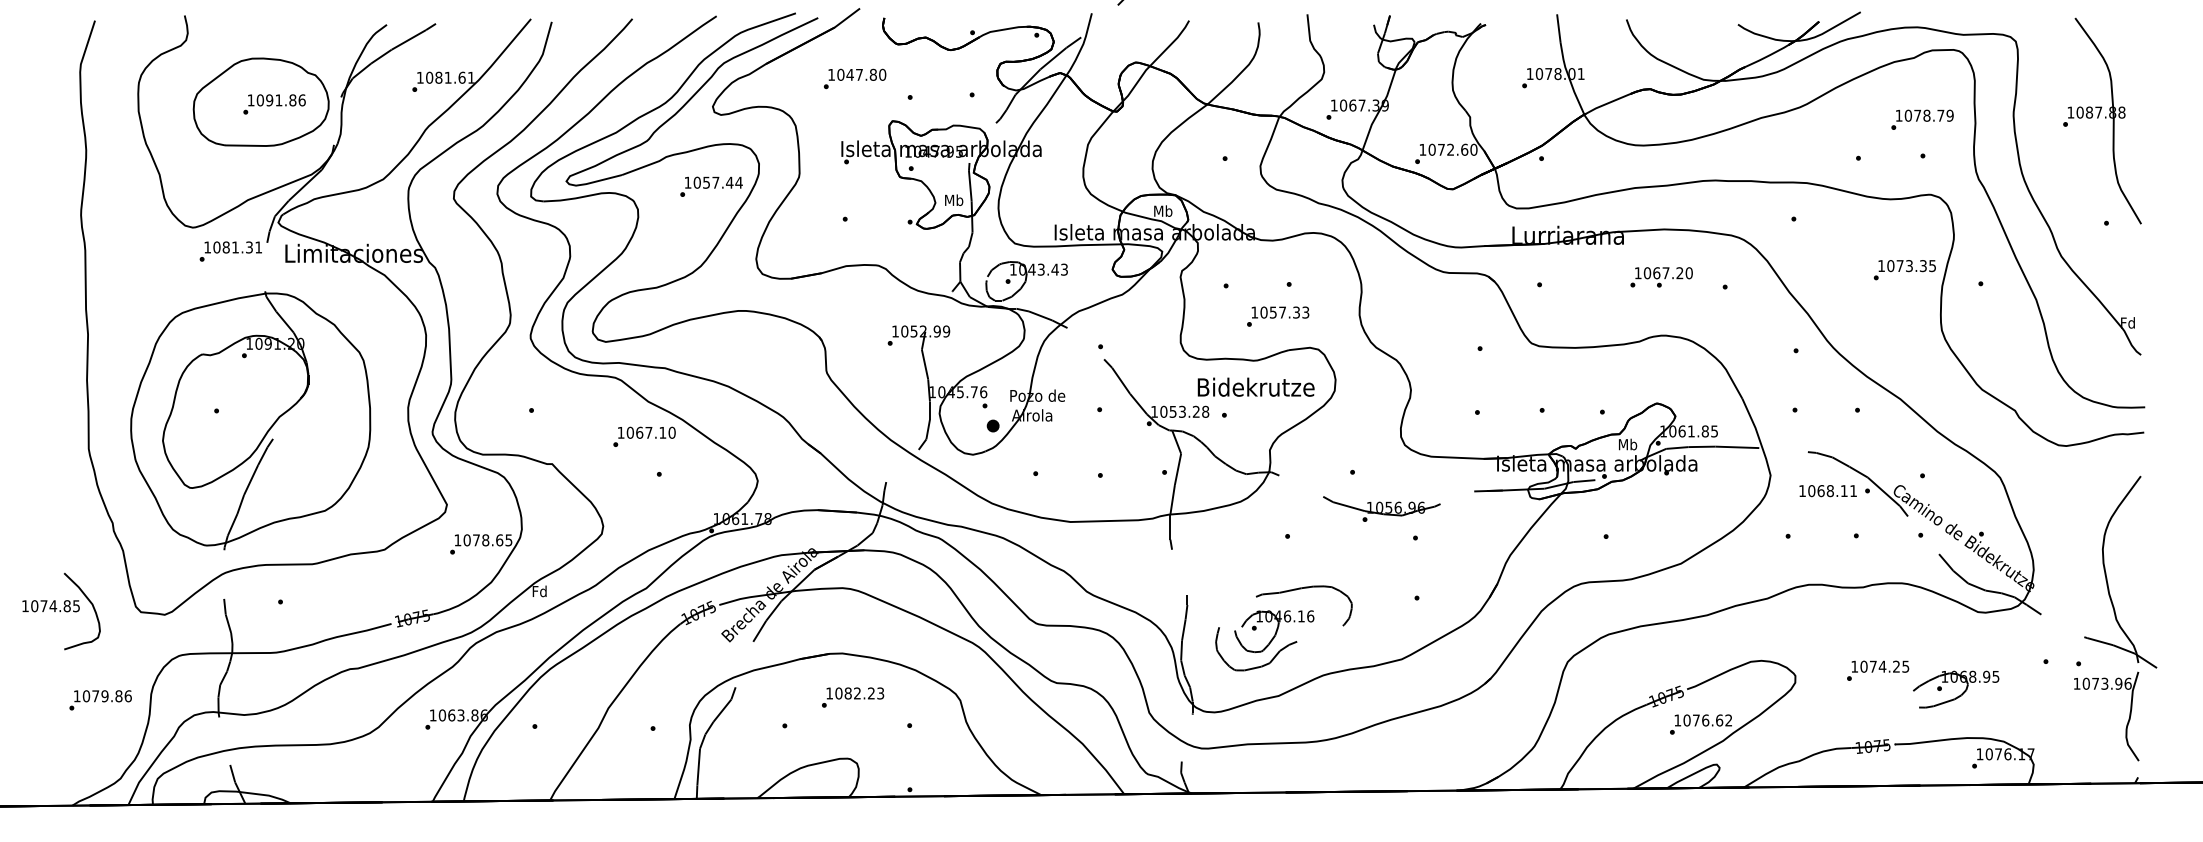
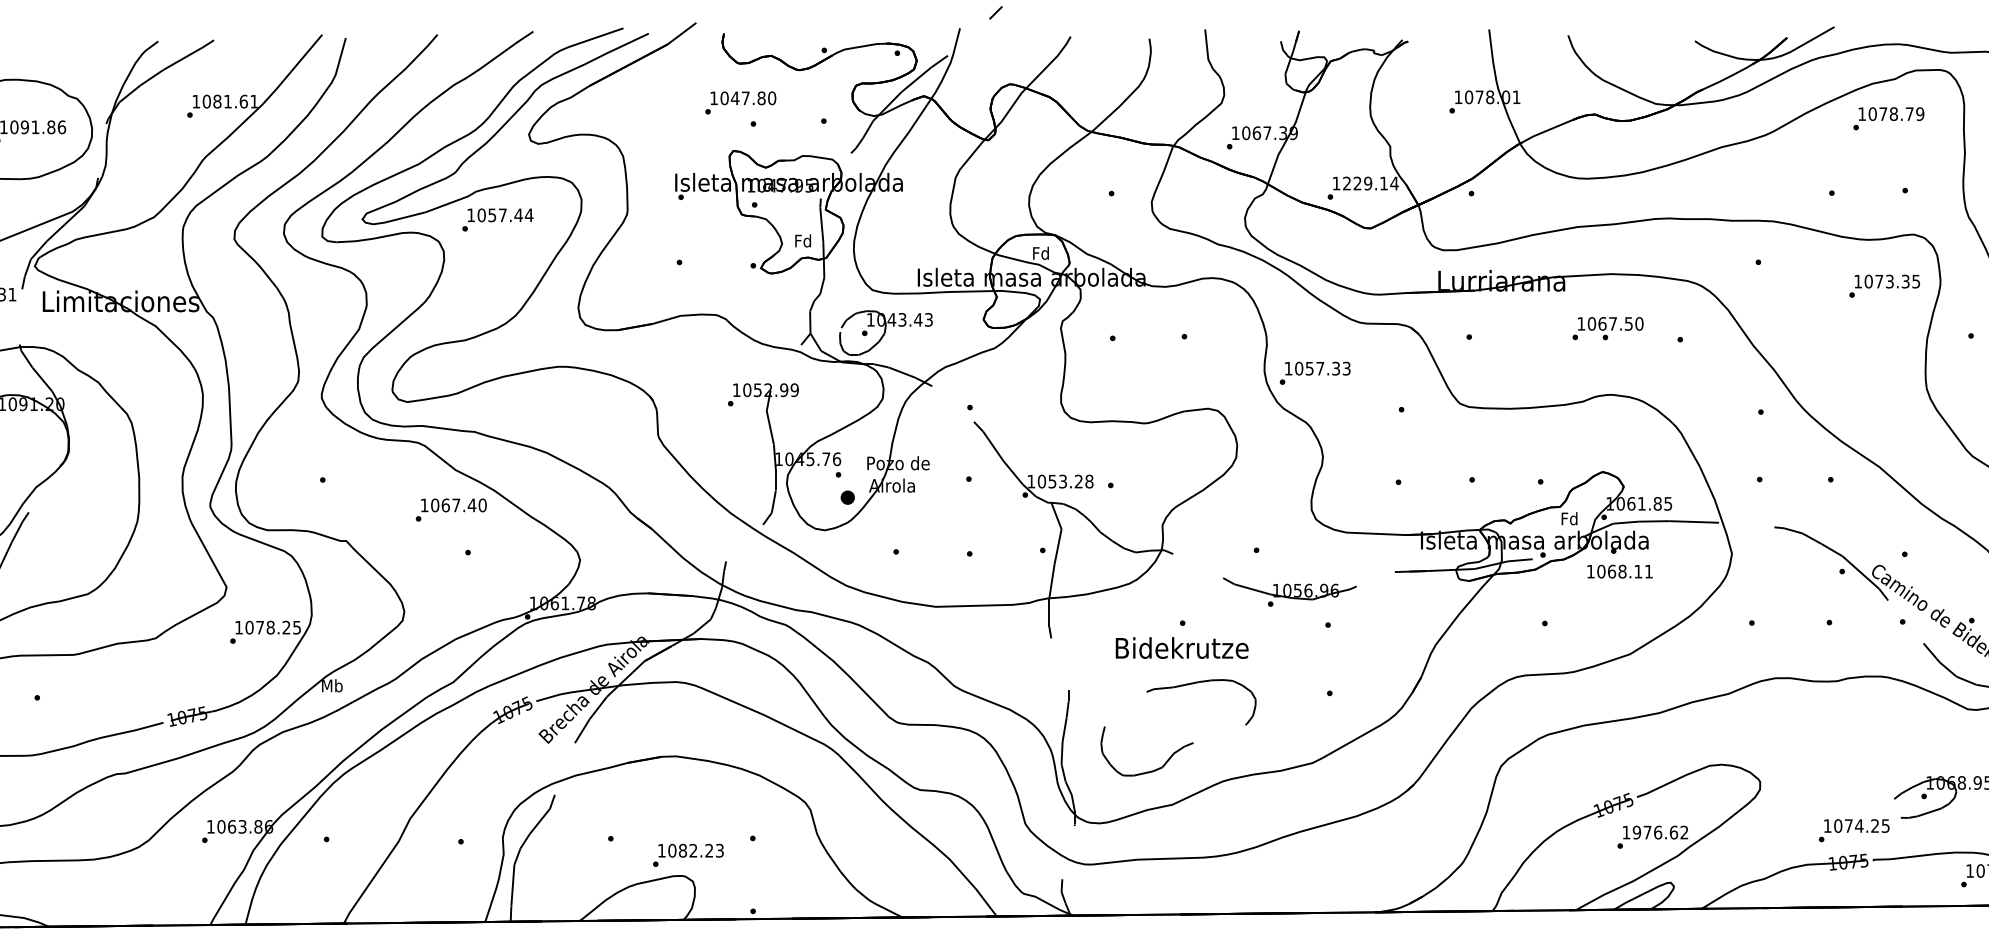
text: (854, 78) -> (740, 102), moved
text: (1922, 119) -> (1888, 118), moved
text: (1452, 149) -> (1370, 183), 1072.60 -> 1229.14
text: (711, 186) -> (497, 219), moved
text: (954, 200) -> (803, 241), Mb -> Fd
text: (1163, 210) -> (1041, 252), Mb -> Fd
text: (1904, 270) -> (1884, 286), moved
text: (1679, 273) -> (1628, 324), 1067.20 -> 1067.50
text: (1278, 316) -> (1315, 373), moved
text: (1255, 386) -> (1181, 647), moved
text: (662, 432) -> (471, 505), 1067.10 -> 1067.40
text: (1628, 444) -> (1570, 518), Mb -> Fd
text: (1827, 491) -> (1619, 572), moved
text: (499, 540) -> (286, 627), 1078.65 -> 1078.25
text: (539, 591) -> (331, 685), Fd -> Mb
part: (1274, 631) -> (1167, 731), removed
text: (1878, 670) -> (1854, 830), moved
text: (853, 697) -> (688, 855), moved
text: (1686, 720) -> (1636, 832), 1076.62 -> 1976.62

